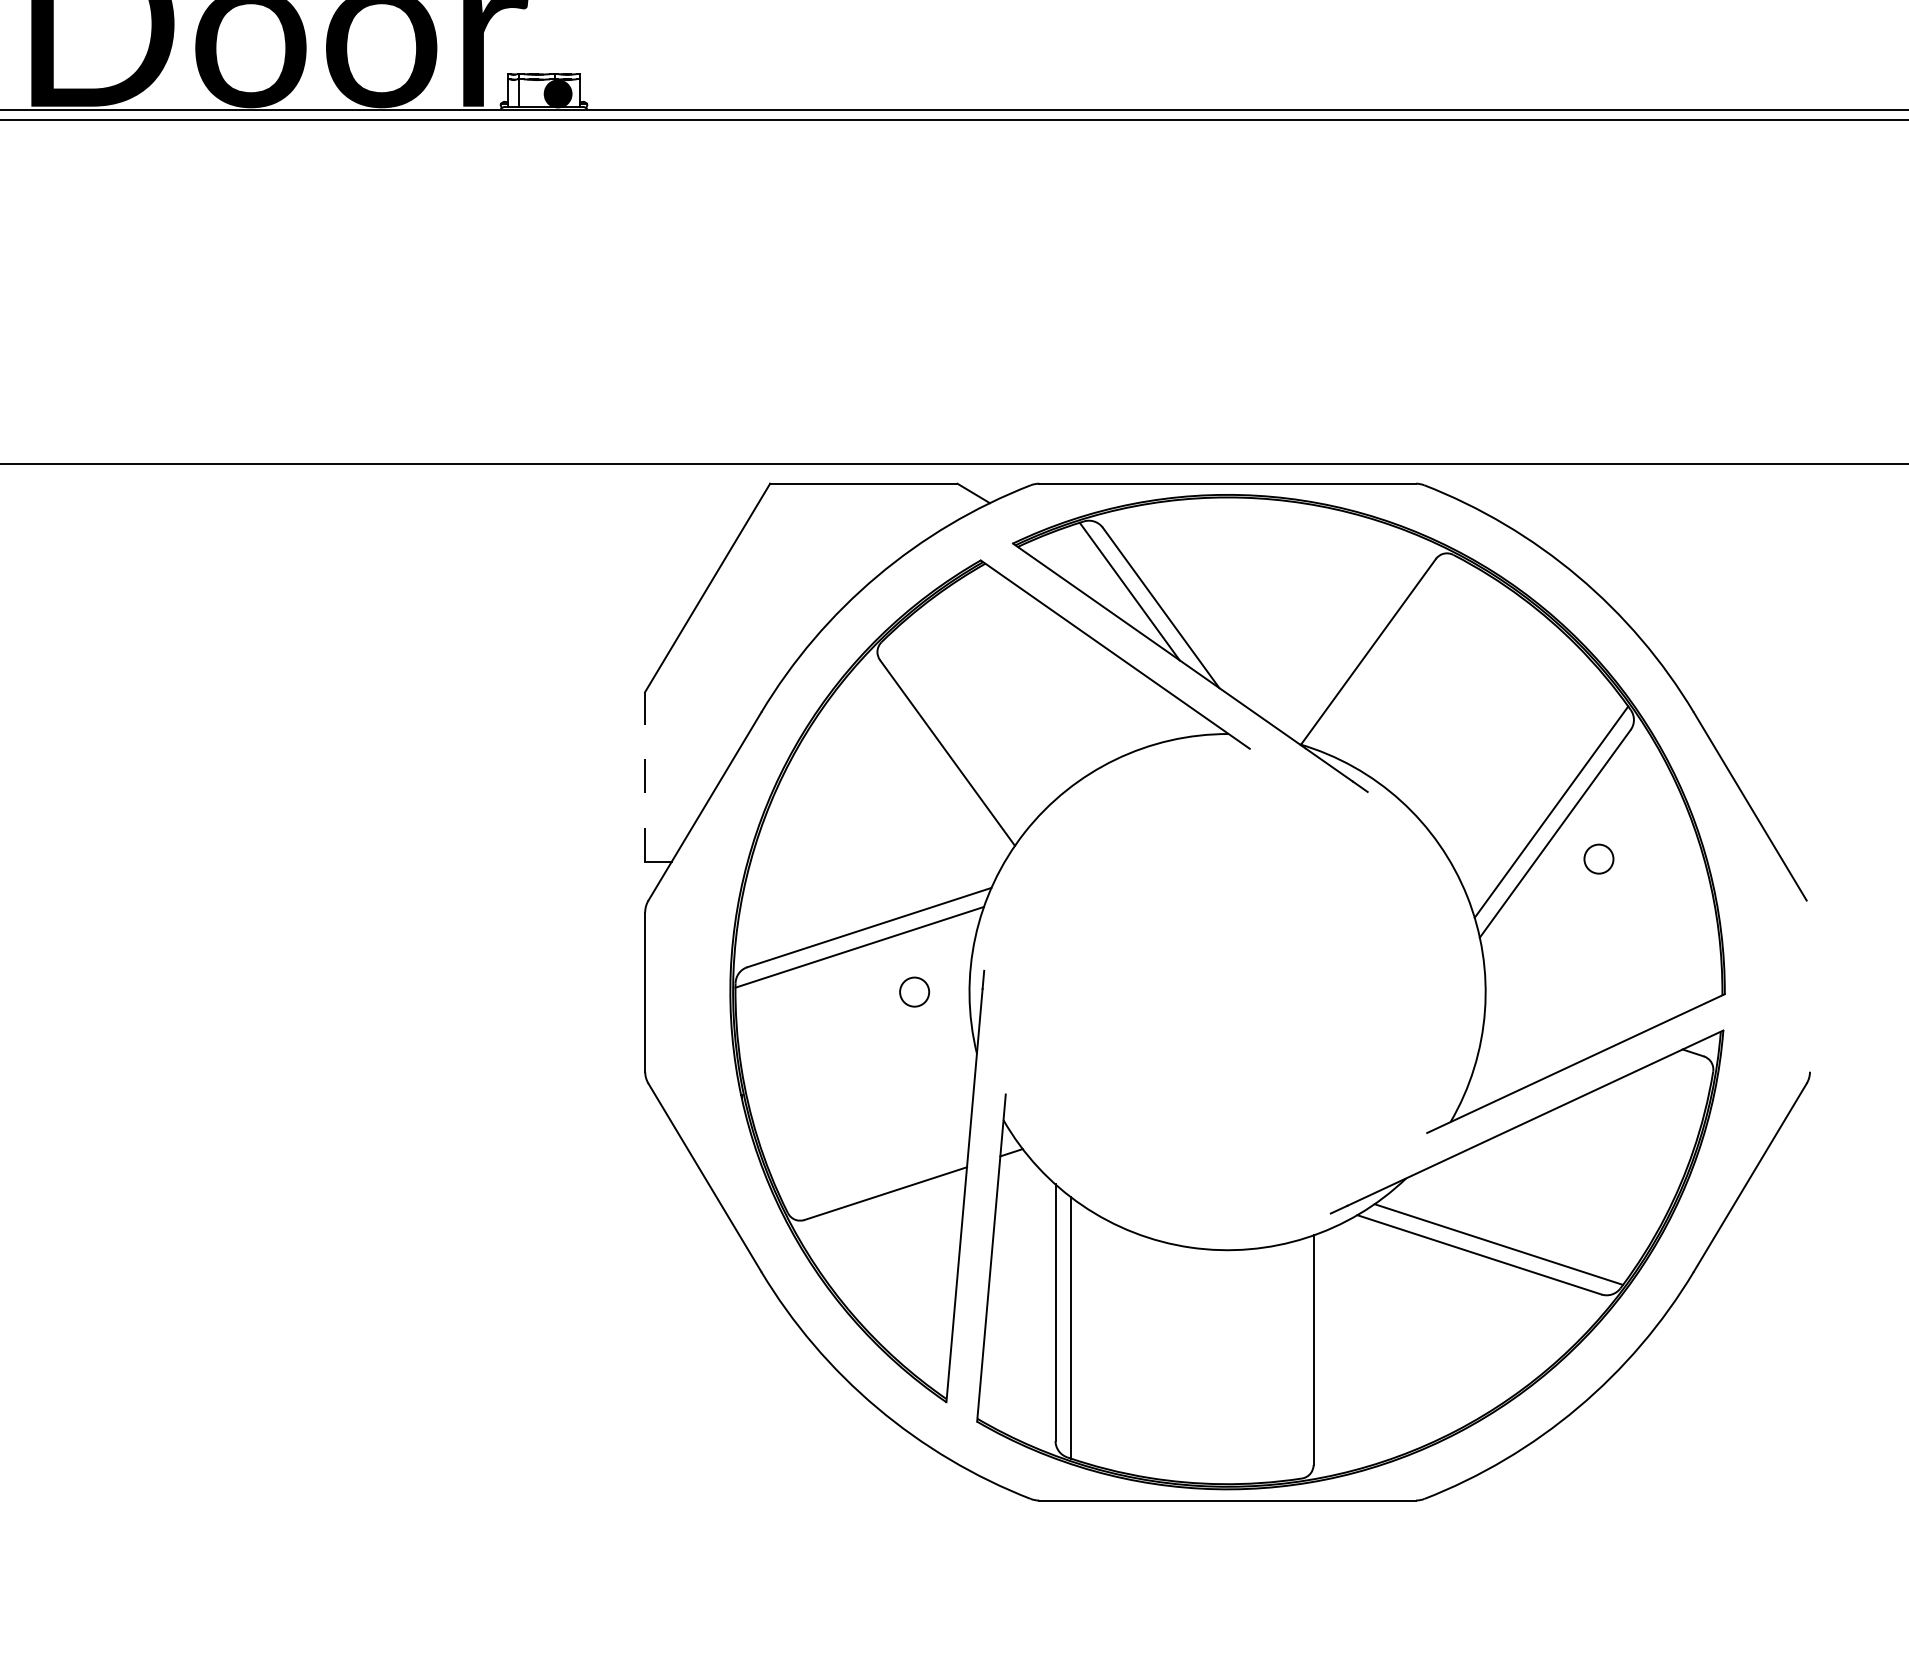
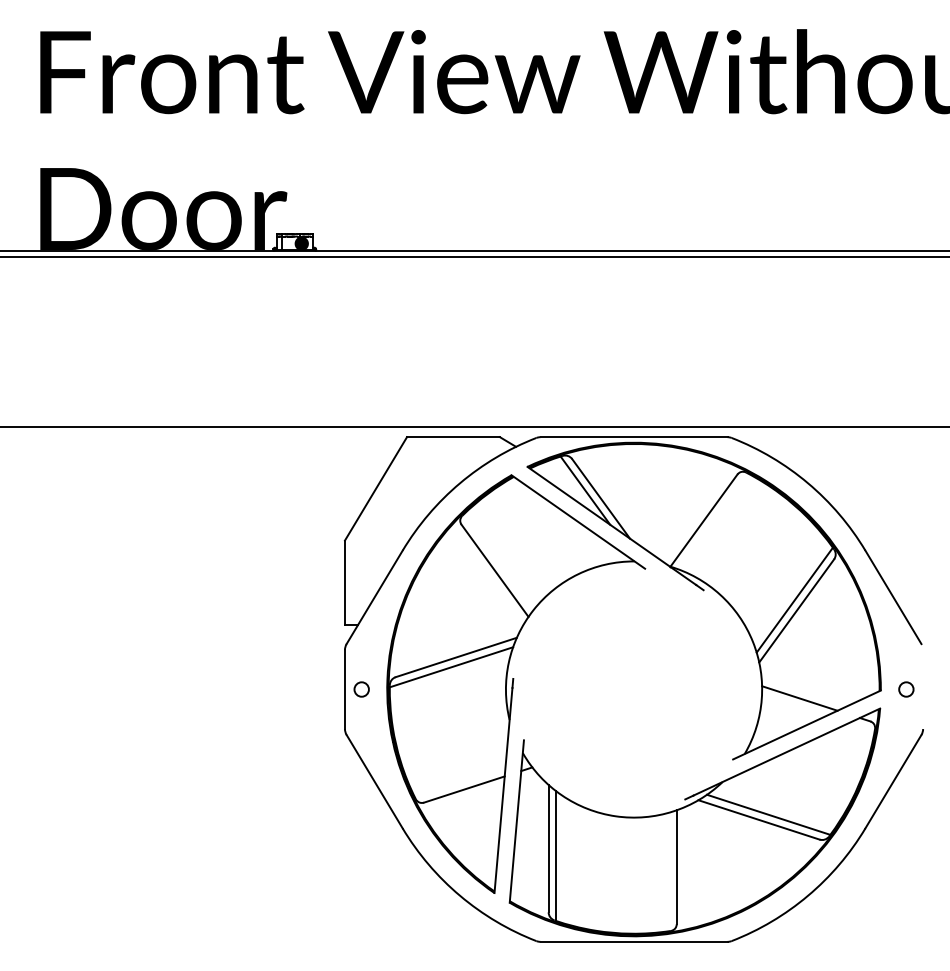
line: (644, 776) -> (344, 582), dashed -> solid
circle: (1599, 859) -> (906, 689), moved
circle: (914, 992) -> (361, 689), moved
line: (1560, 1010) -> (799, 698), added

